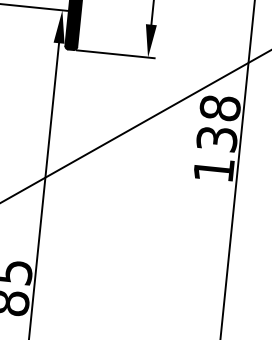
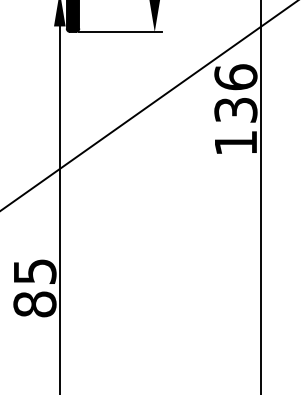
text: (219, 108) -> (235, 77), 138 -> 136

